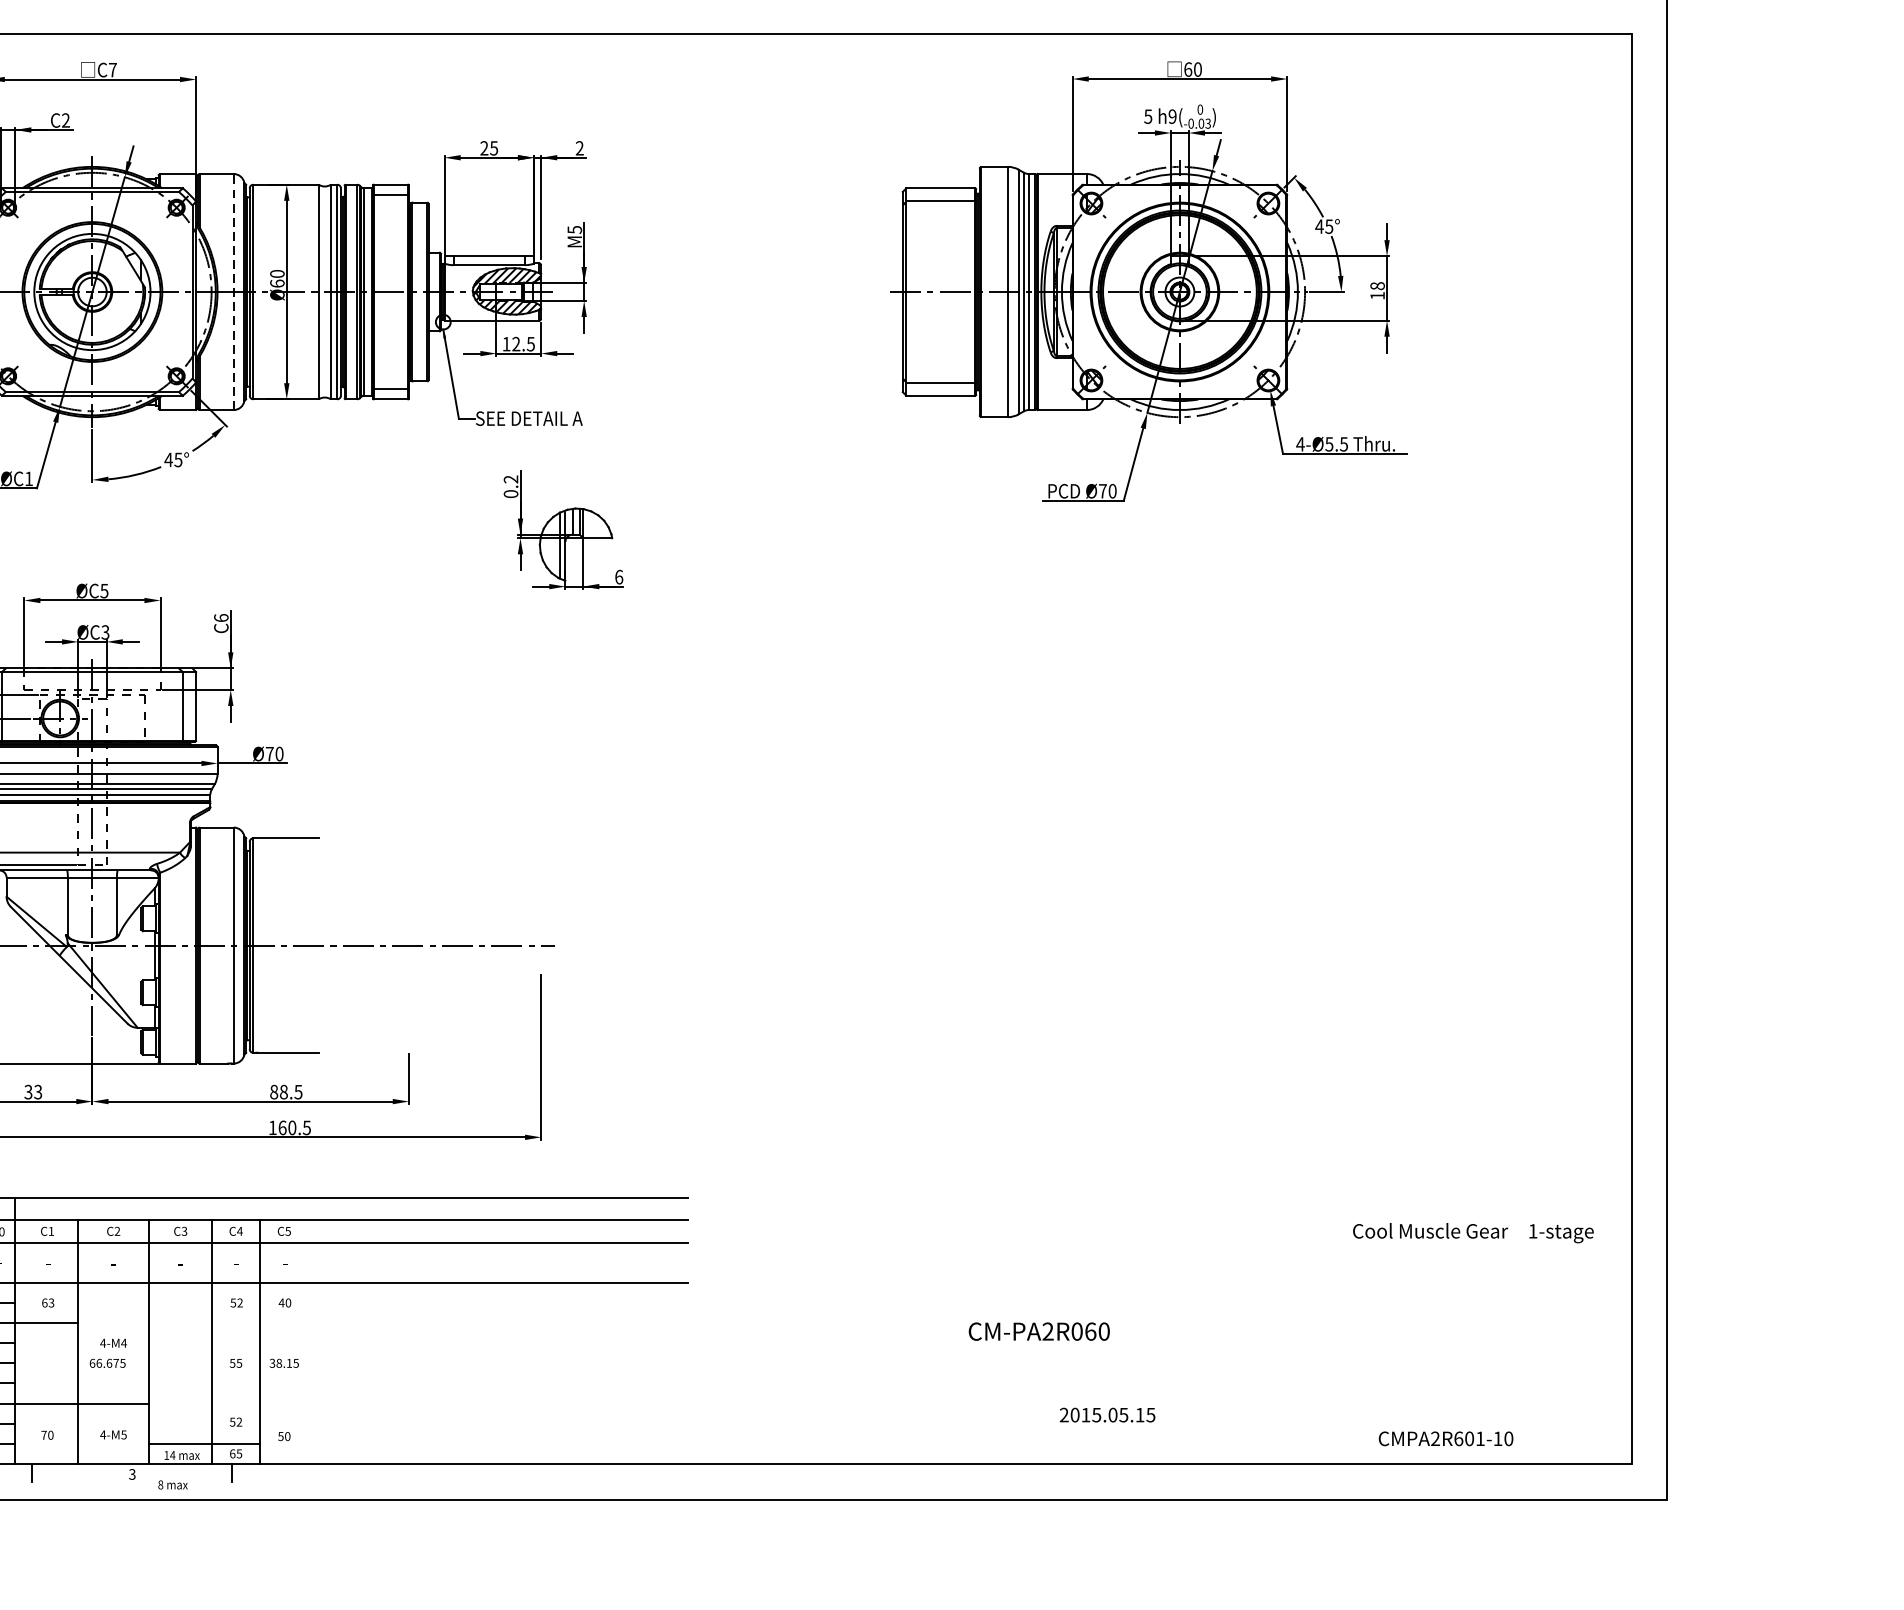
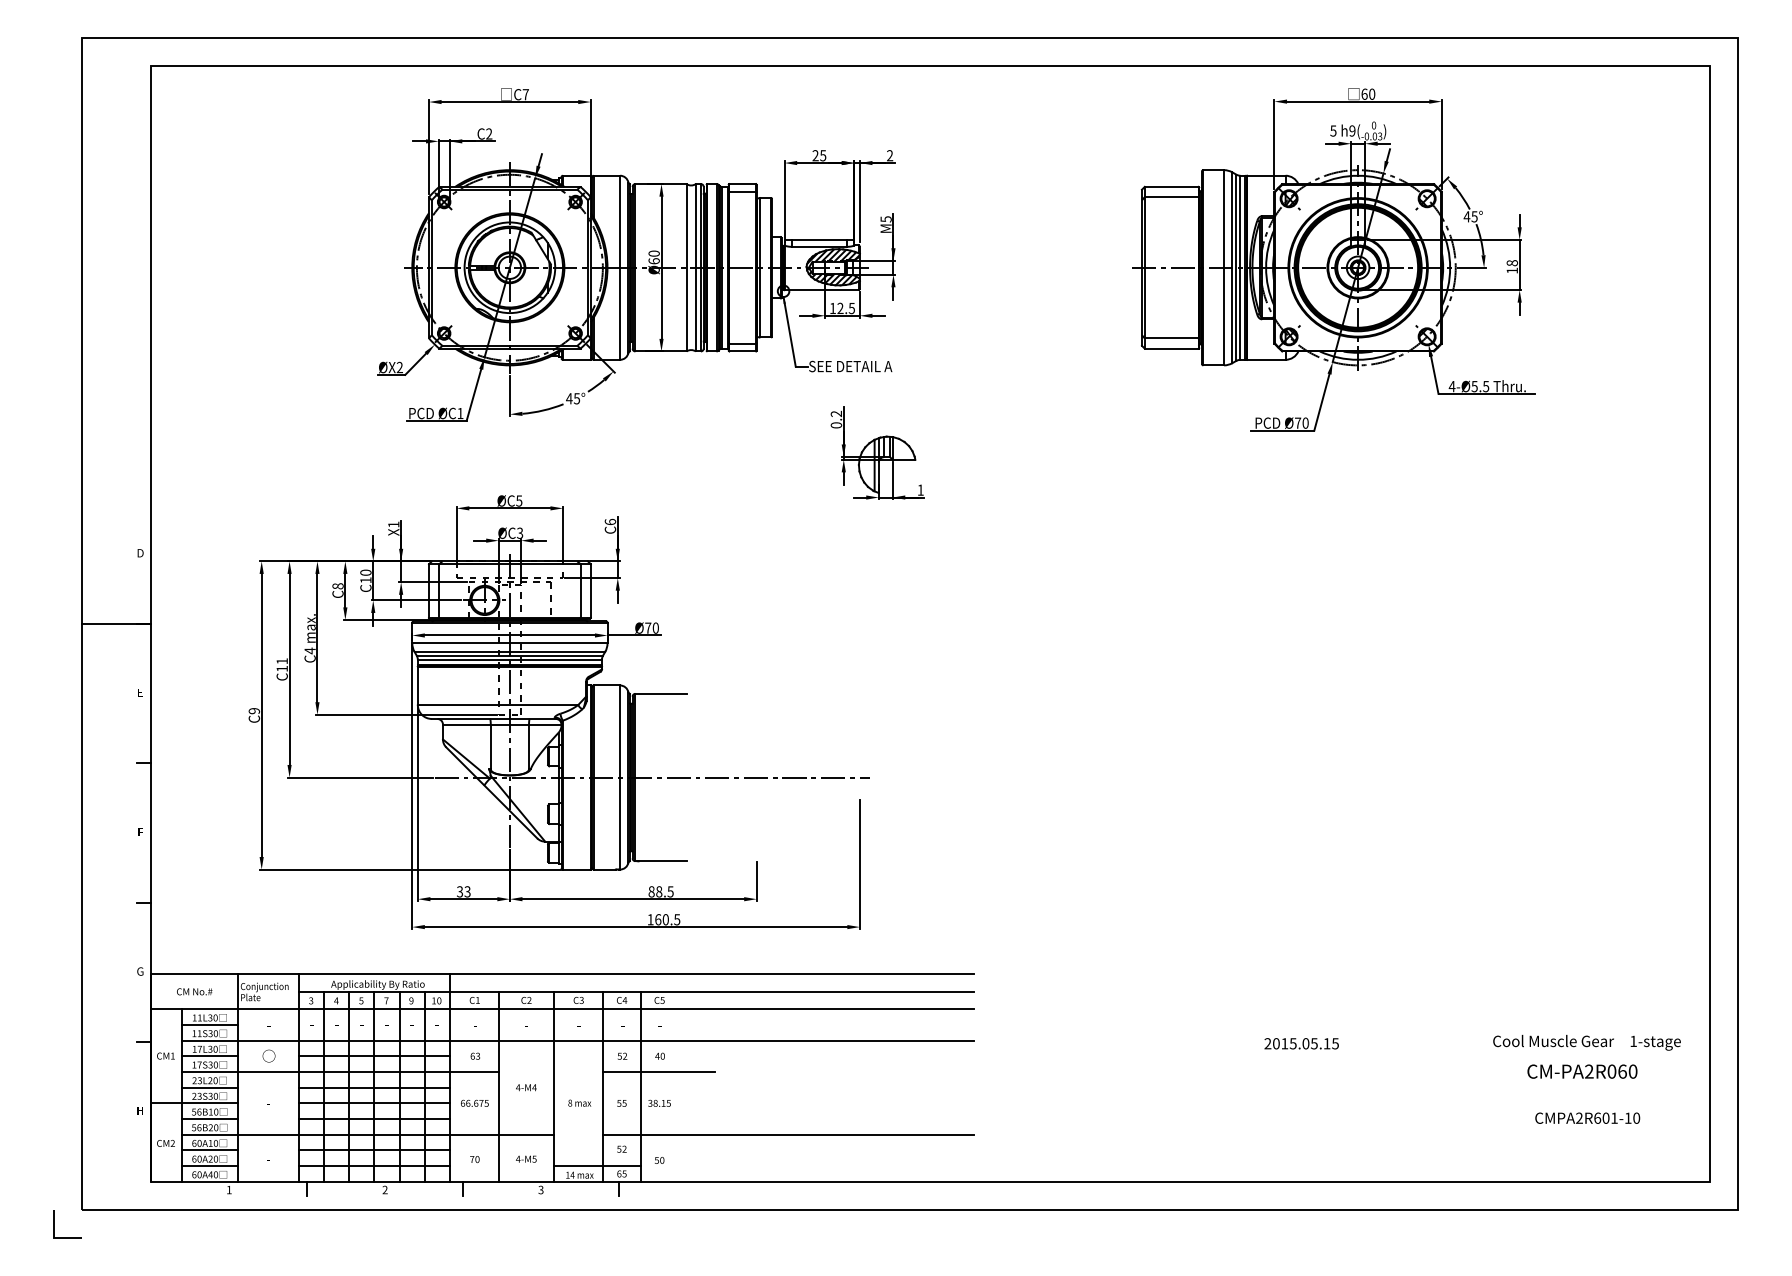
line: (234, 291) -> (620, 267), dashed -> solid
text: (618, 576) -> (920, 489), 6 -> 1
text: (1472, 1232) -> (1586, 1042), moved
line: (282, 1323) -> (658, 1072), added
text: (1039, 1331) -> (1582, 1071), moved
text: (107, 1362) -> (474, 1102), moved
line: (449, 1403) -> (788, 1134), added
text: (1107, 1414) -> (1301, 1043), moved
text: (1445, 1437) -> (1587, 1117), moved
text: (172, 1484) -> (579, 1102), moved

